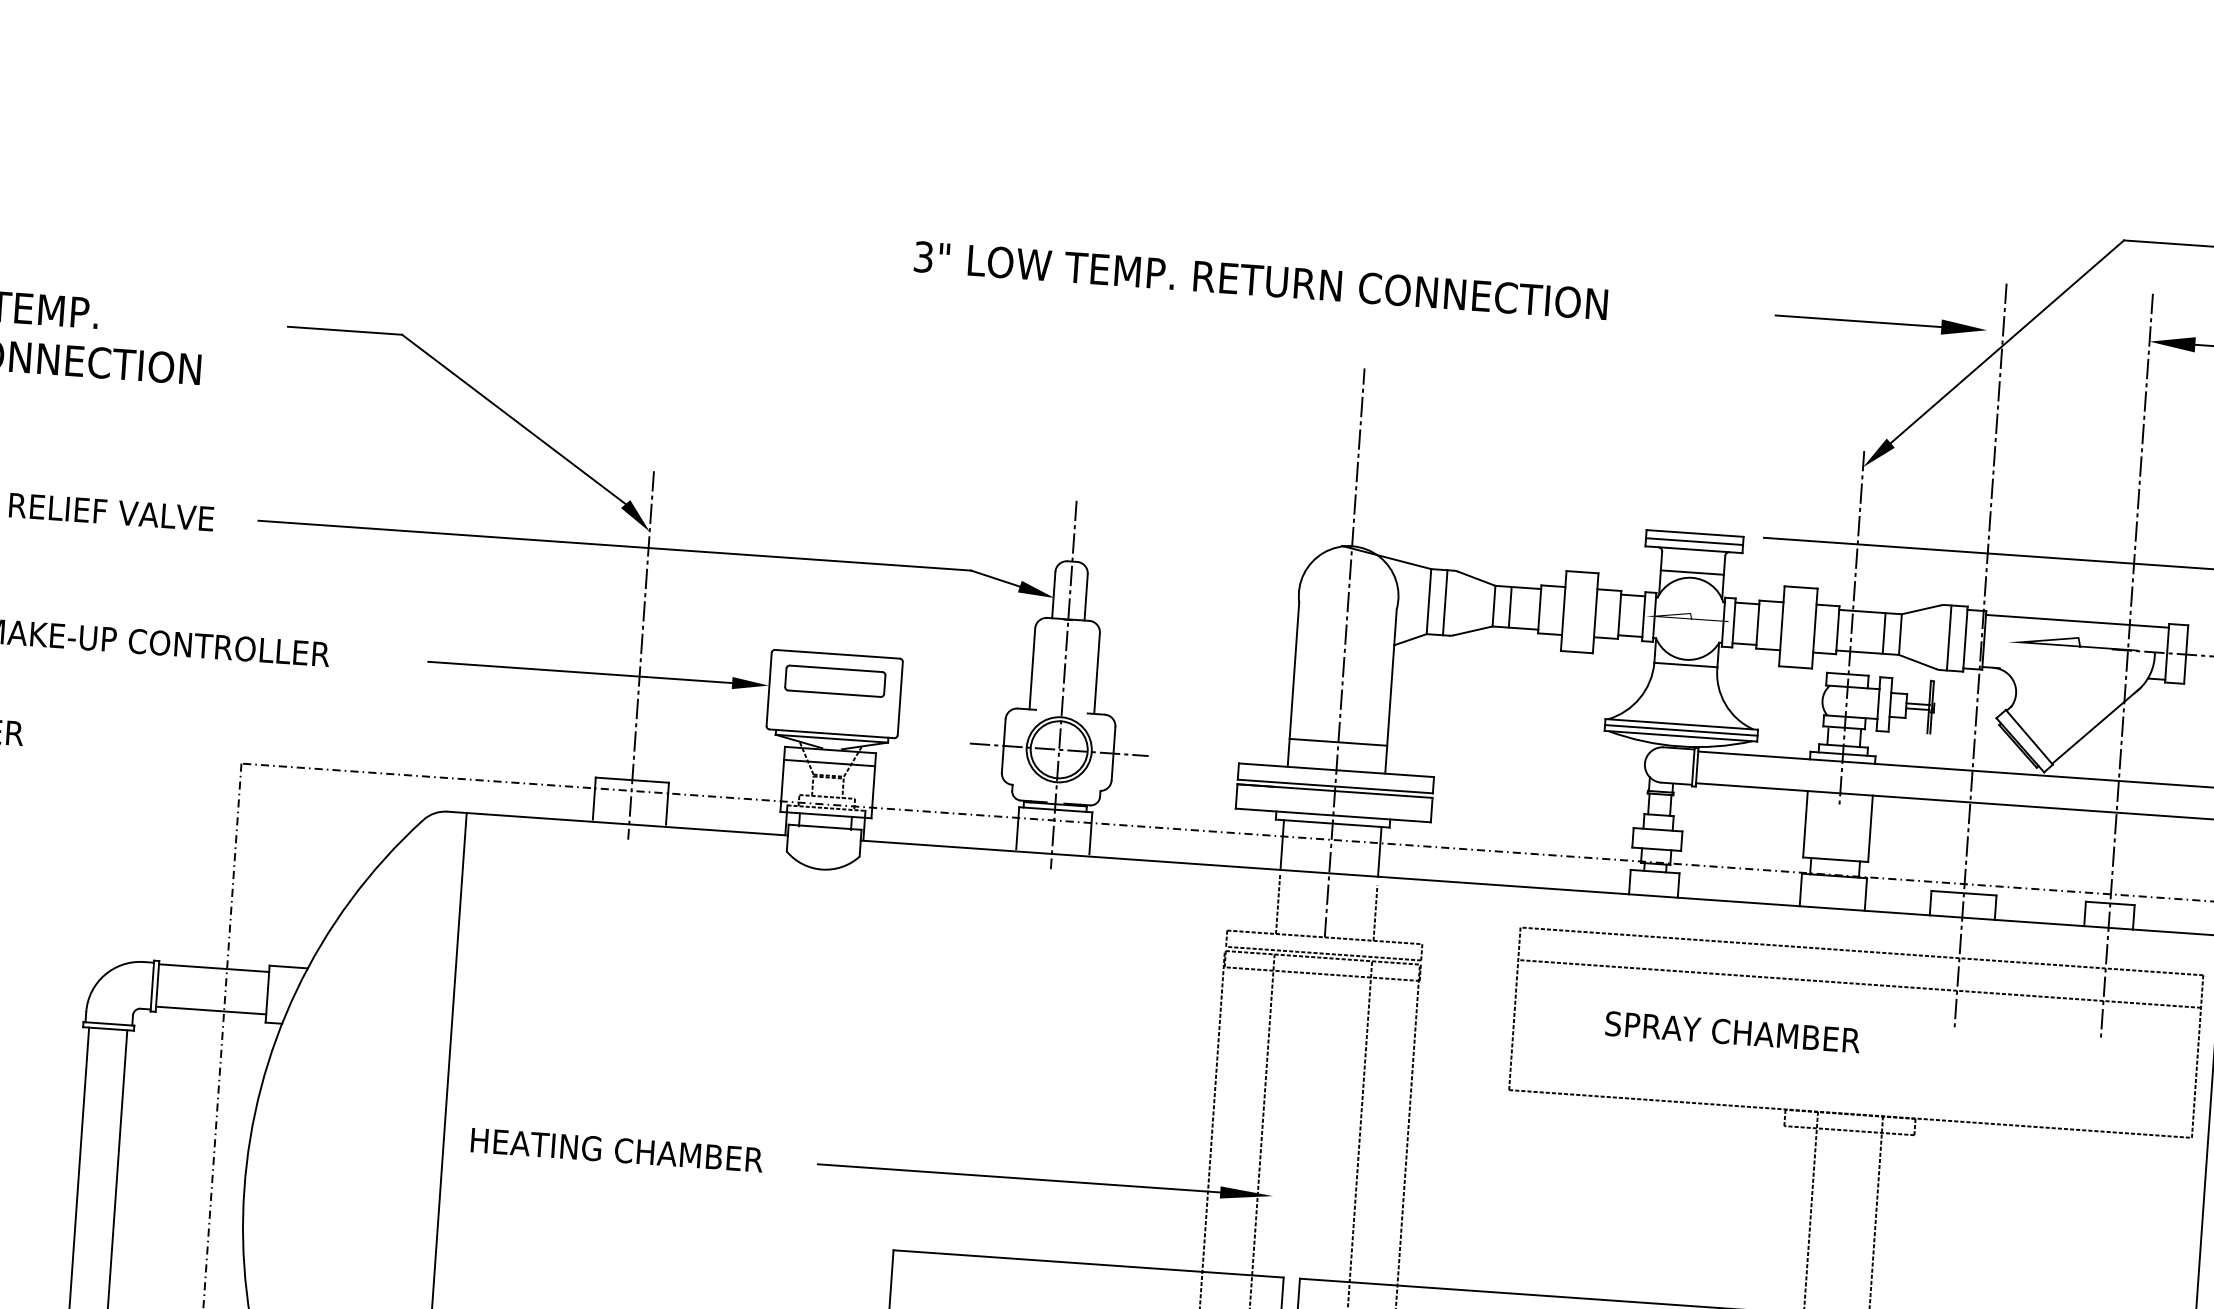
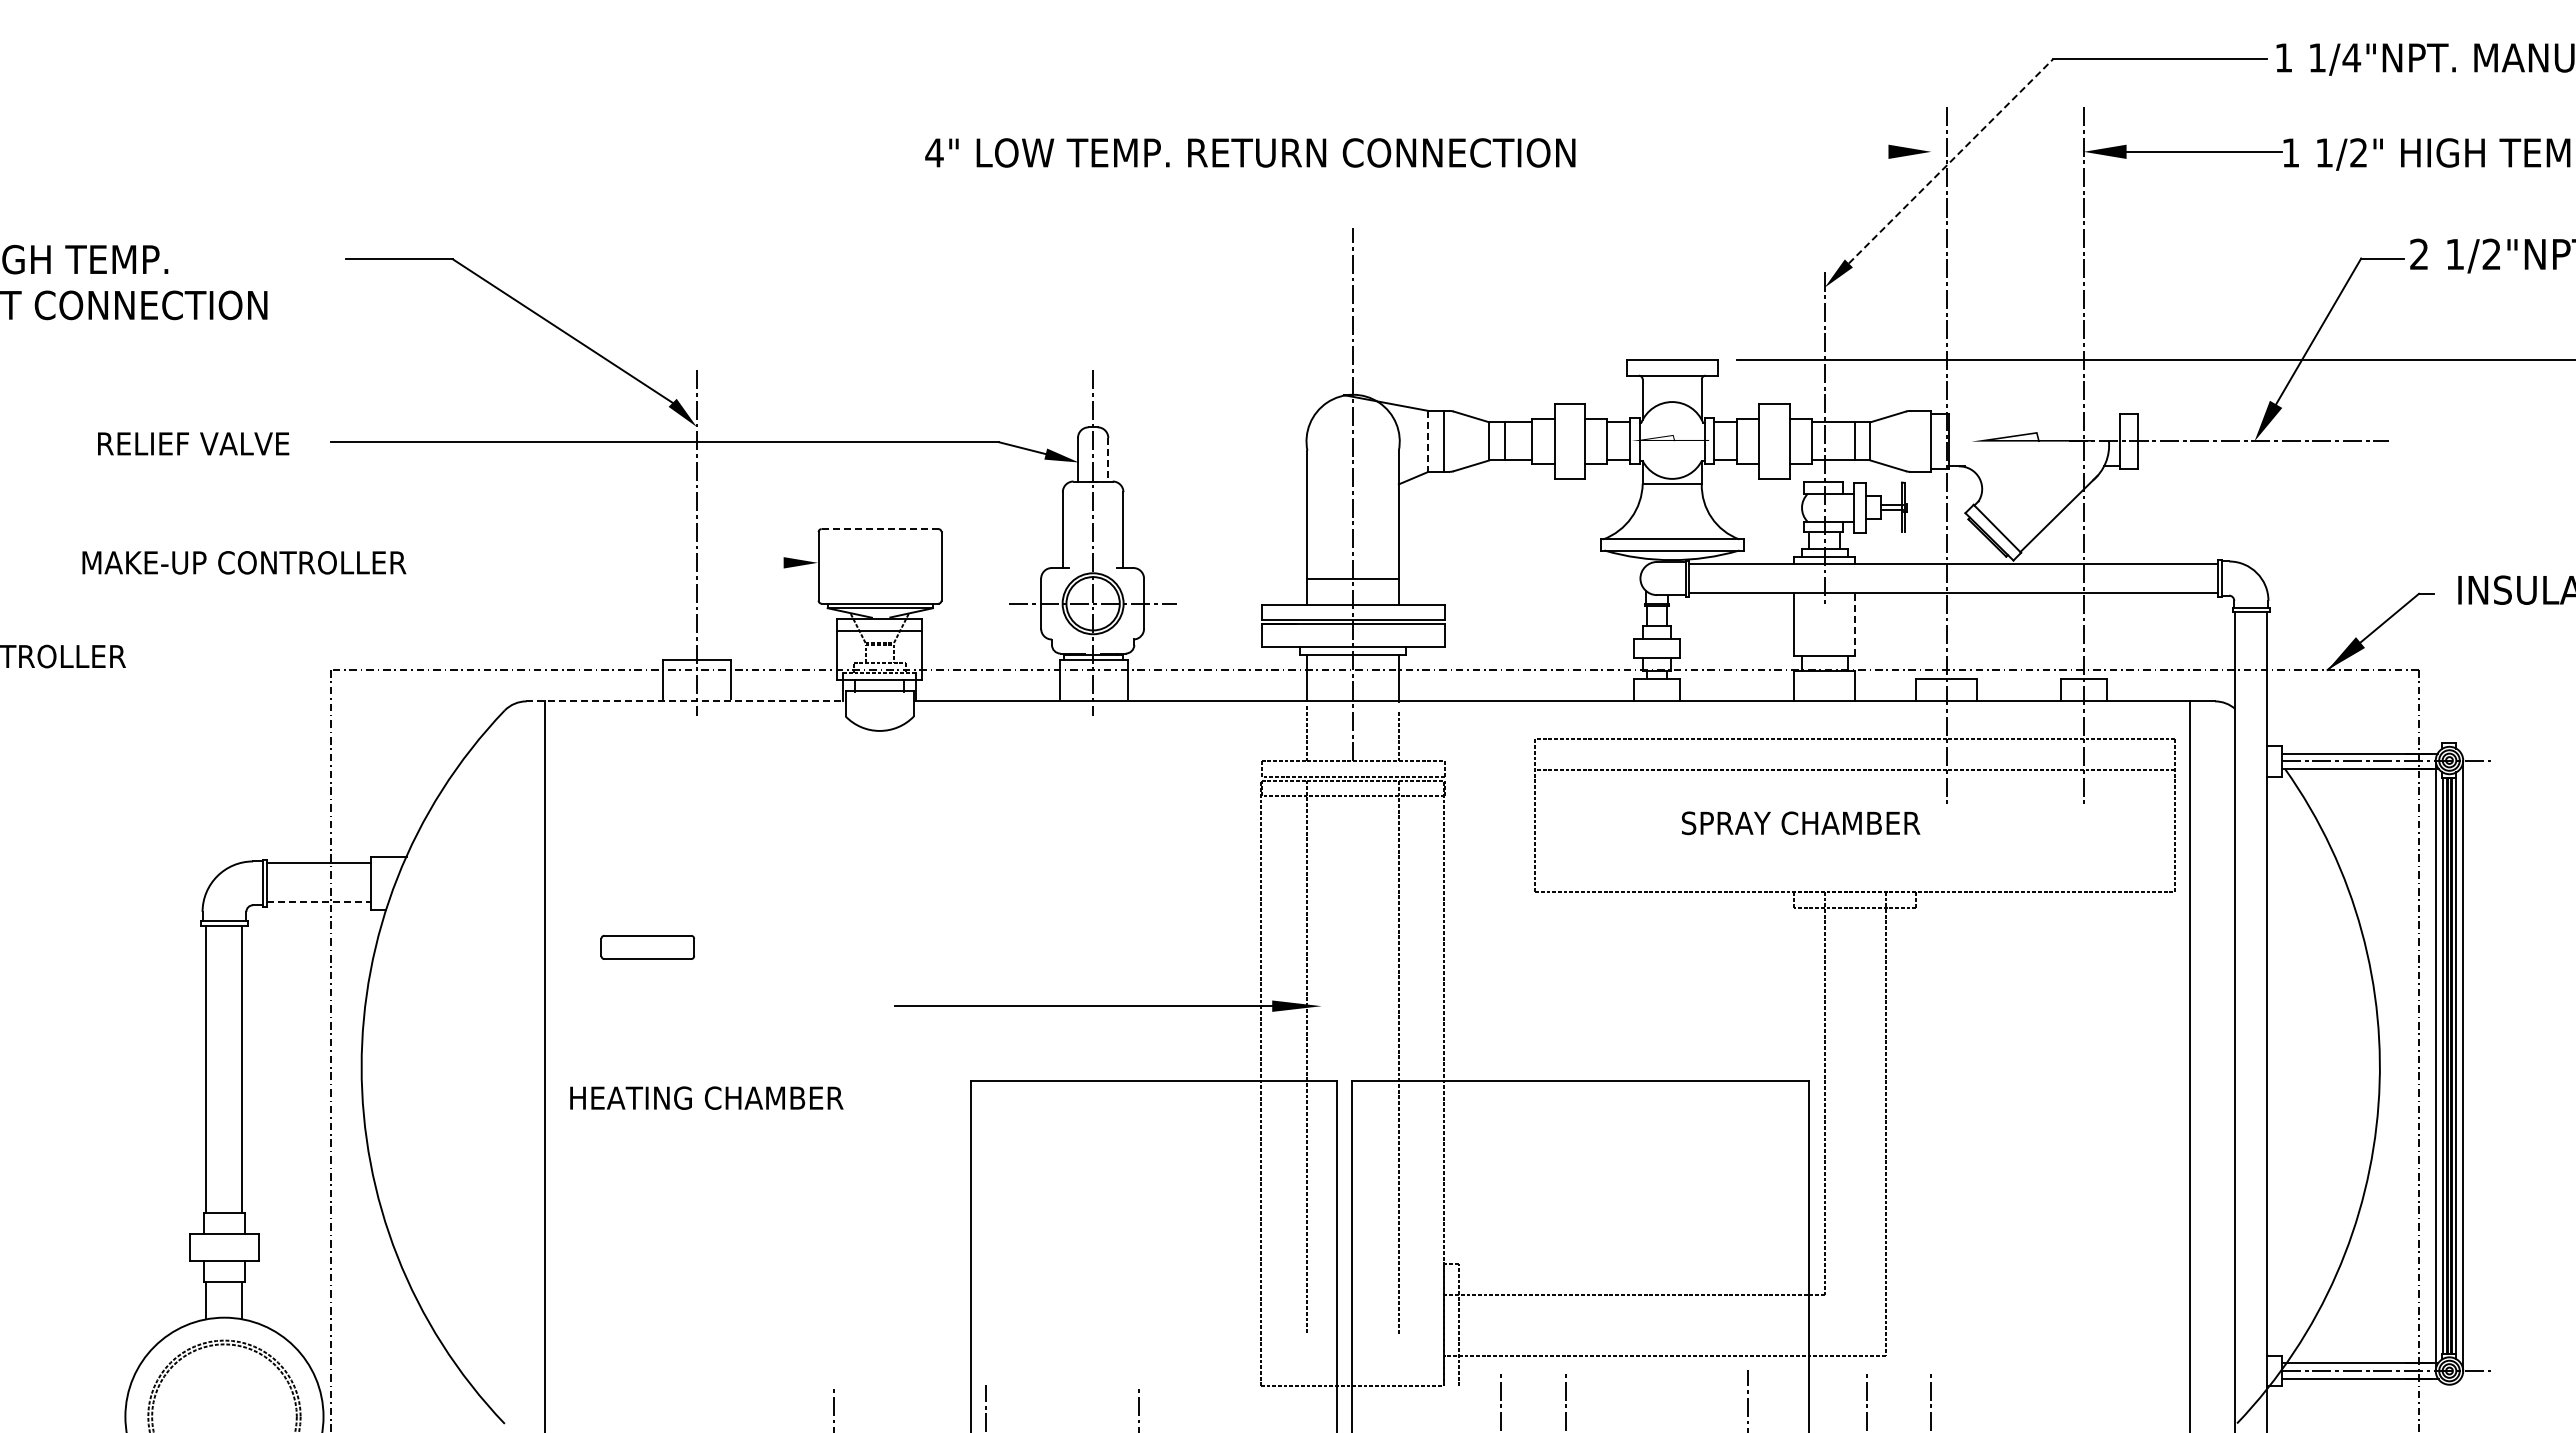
text: (923, 256) -> (934, 152), 3" -> 4"
line: (1858, 320) -> (1810, 151), removed
line: (2007, 341) -> (1951, 160), solid -> dashed
line: (1693, 541) -> (1671, 368), removed
line: (1691, 572) -> (1671, 397), removed
line: (1086, 597) -> (1108, 459), solid -> dashed
line: (1429, 601) -> (1428, 441), solid -> dashed
line: (2077, 621) -> (2034, 417), removed
line: (1949, 637) -> (1916, 440), removed
line: (836, 654) -> (879, 529), solid -> dashed
line: (581, 672) -> (642, 562), removed
part: (835, 680) -> (647, 946), moved
line: (1680, 730) -> (1671, 545), removed
line: (618, 823) -> (686, 701), solid -> dashed
line: (1870, 828) -> (1855, 624), solid -> dashed
line: (210, 1010) -> (318, 902), solid -> dashed
text: (1733, 1032) -> (1801, 823), moved
text: (616, 1149) -> (706, 1097), moved

